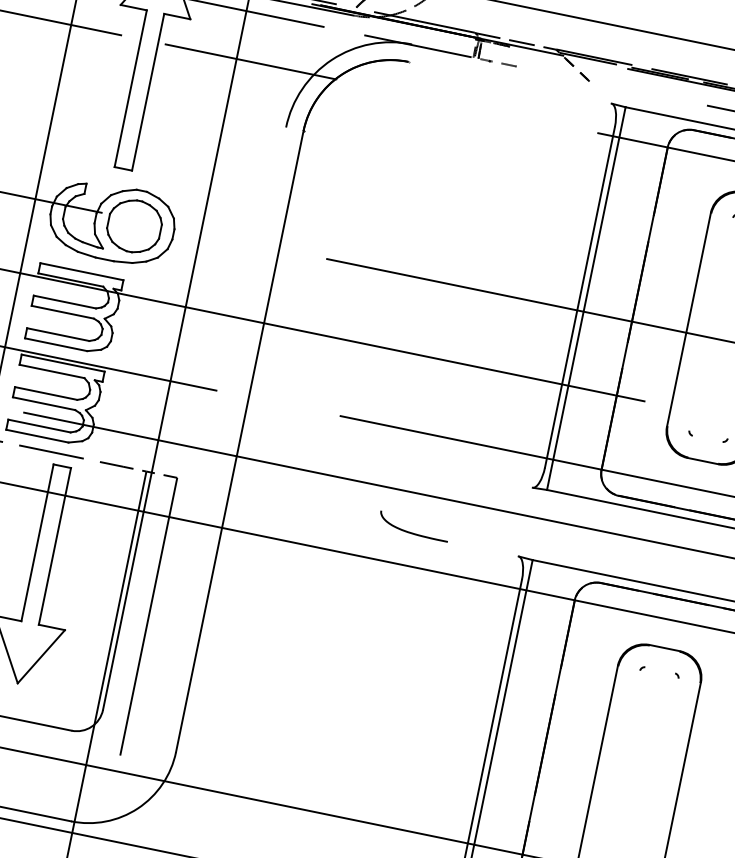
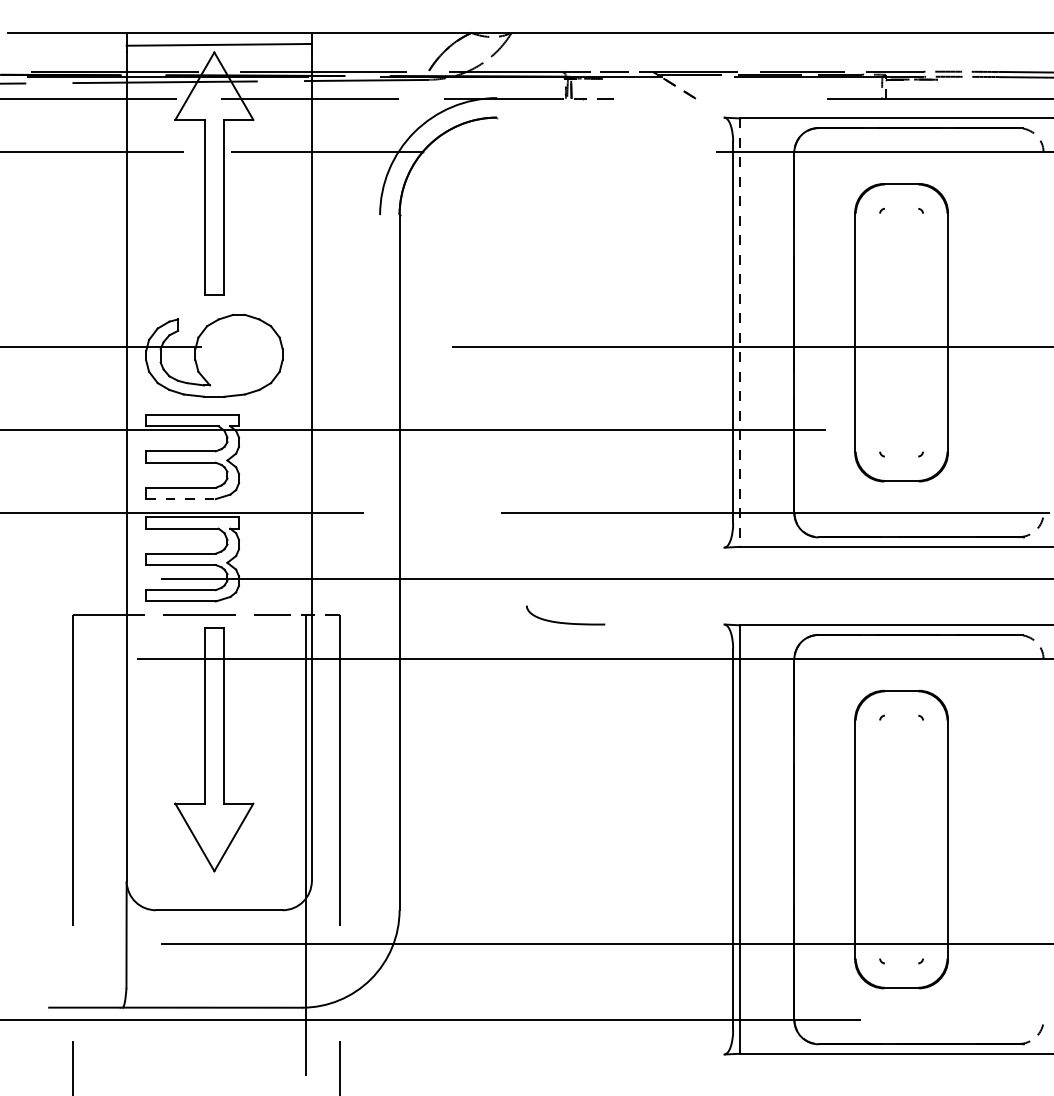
part: (134, 226) -> (239, 354), removed
line: (586, 299) -> (740, 333), solid -> dashed
line: (56, 345) -> (181, 499), solid -> dashed
curve: (412, 532) -> (565, 622), moved

